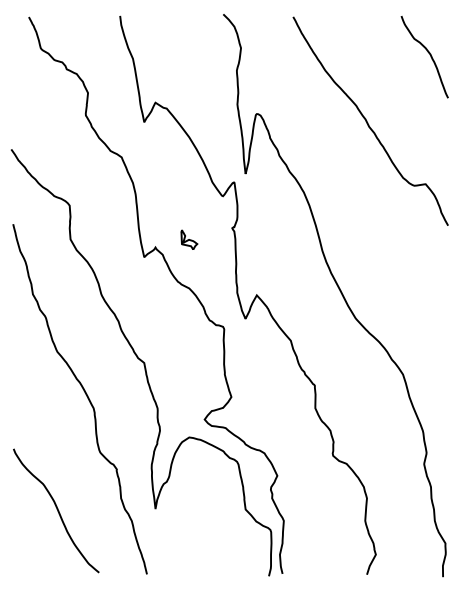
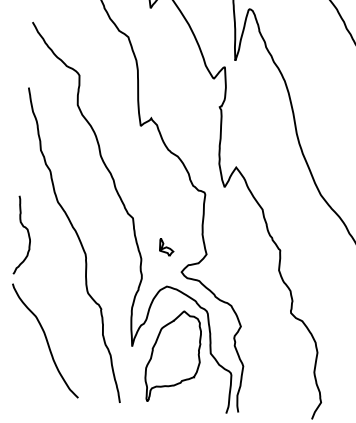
part: (189, 239) -> (166, 247), moved
curve: (26, 392) -> (28, 235), added
part: (203, 516) -> (173, 356), added

